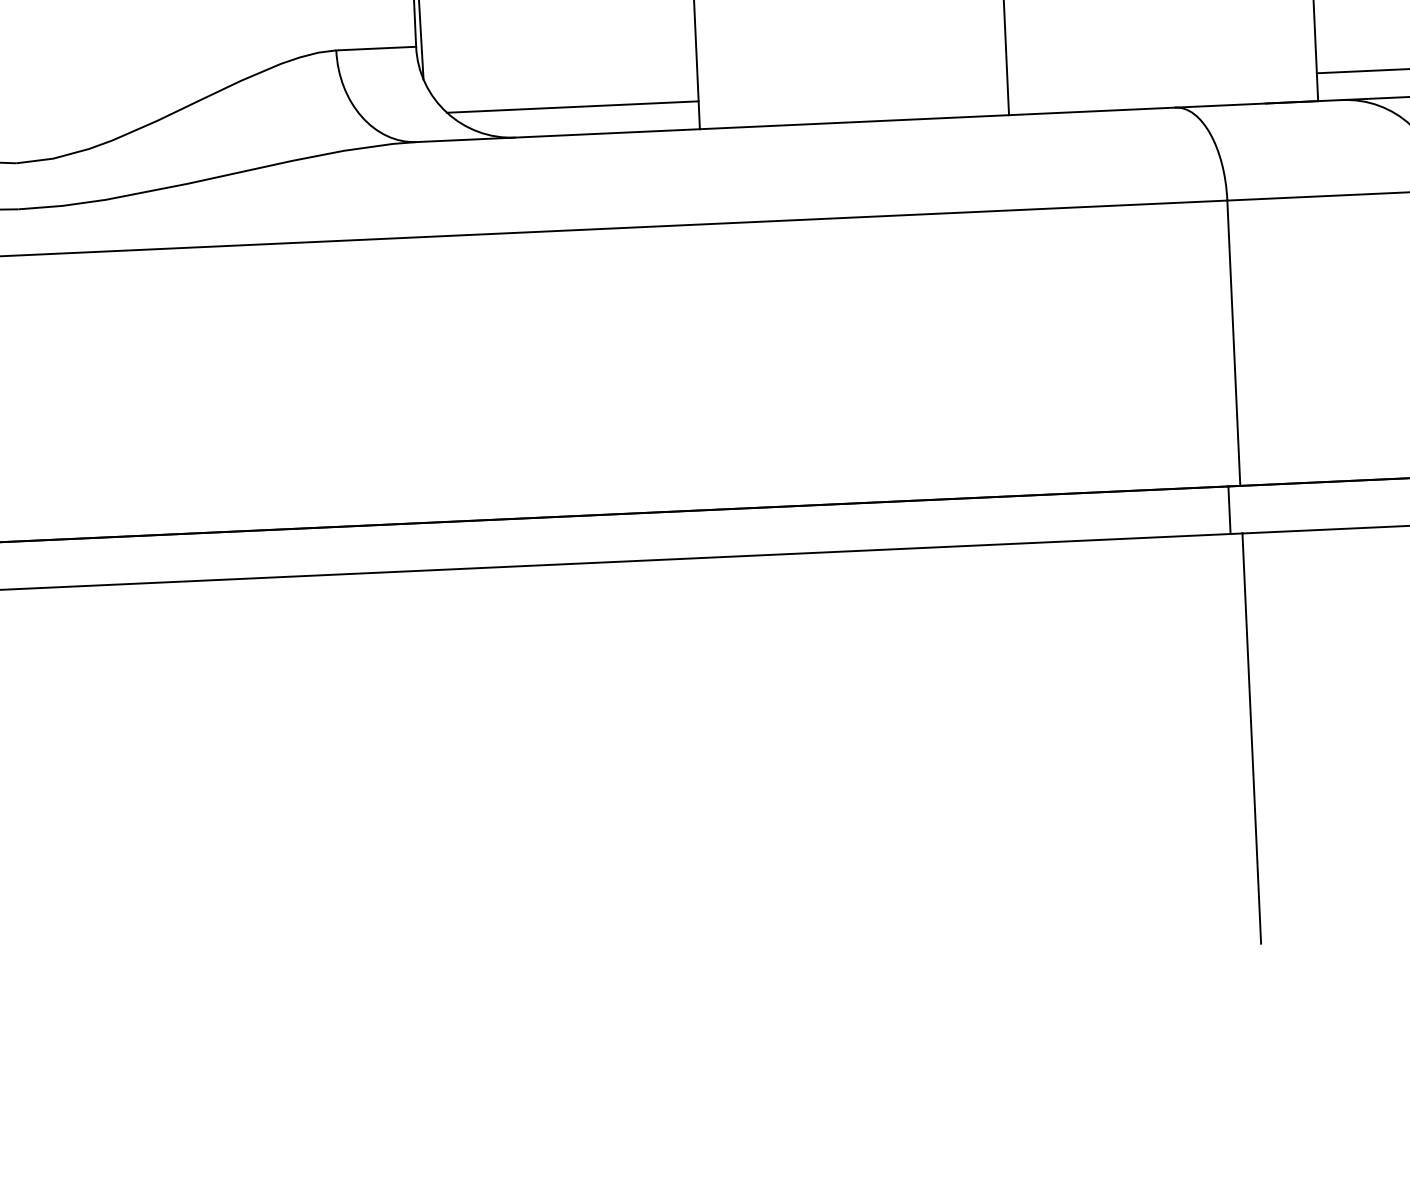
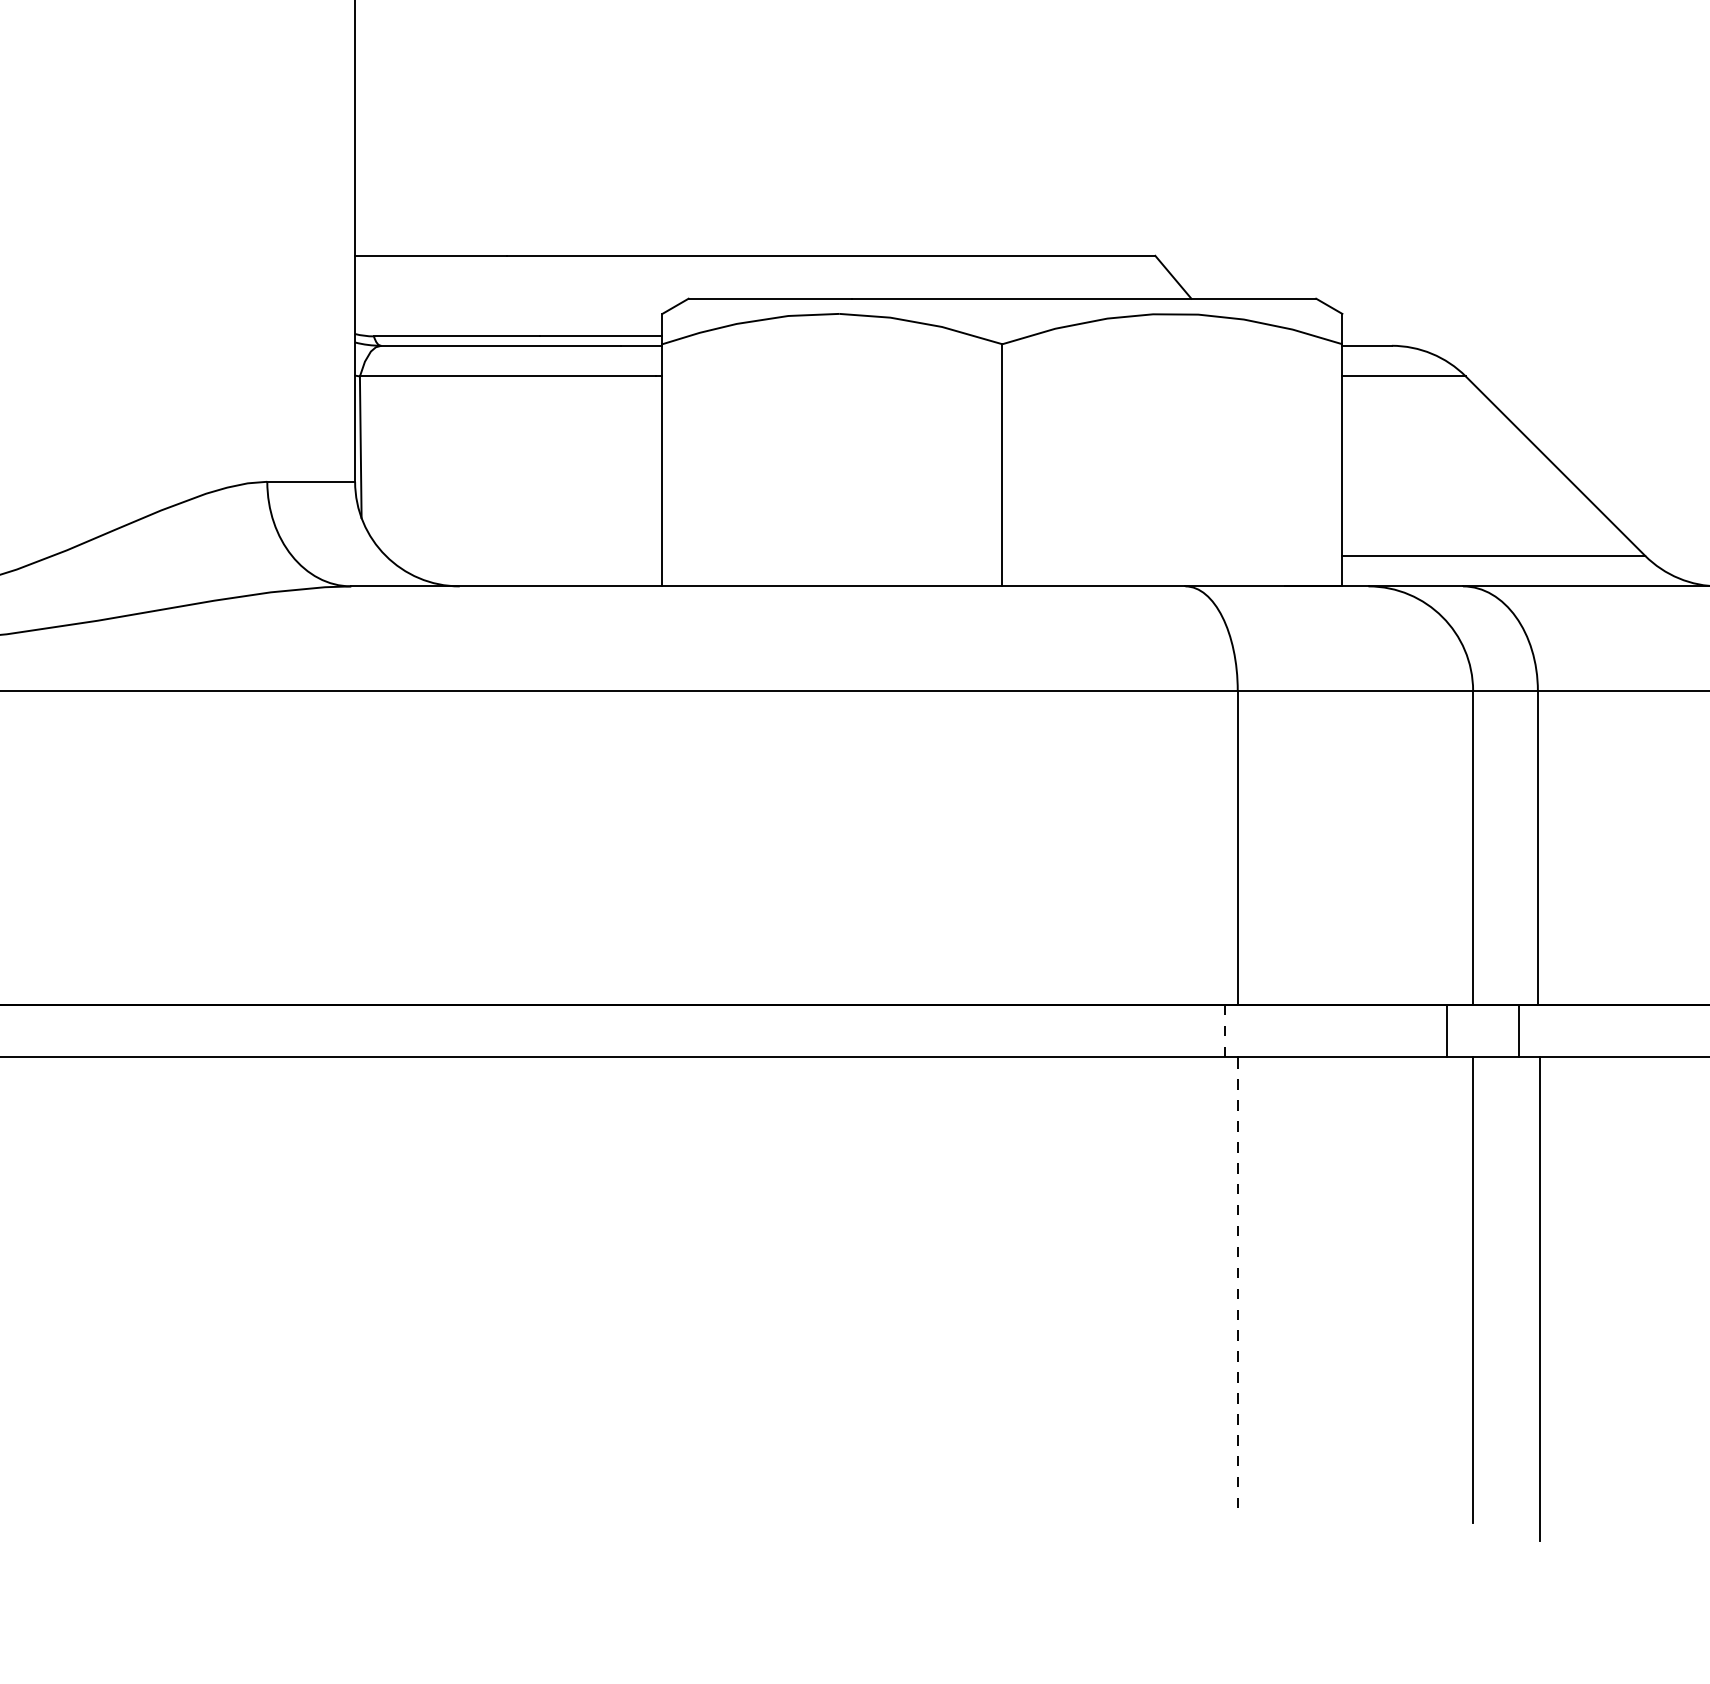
line: (572, 106) -> (523, 555), removed
line: (1229, 509) -> (1224, 1030), solid -> dashed
line: (1251, 738) -> (1237, 1282), solid -> dashed

